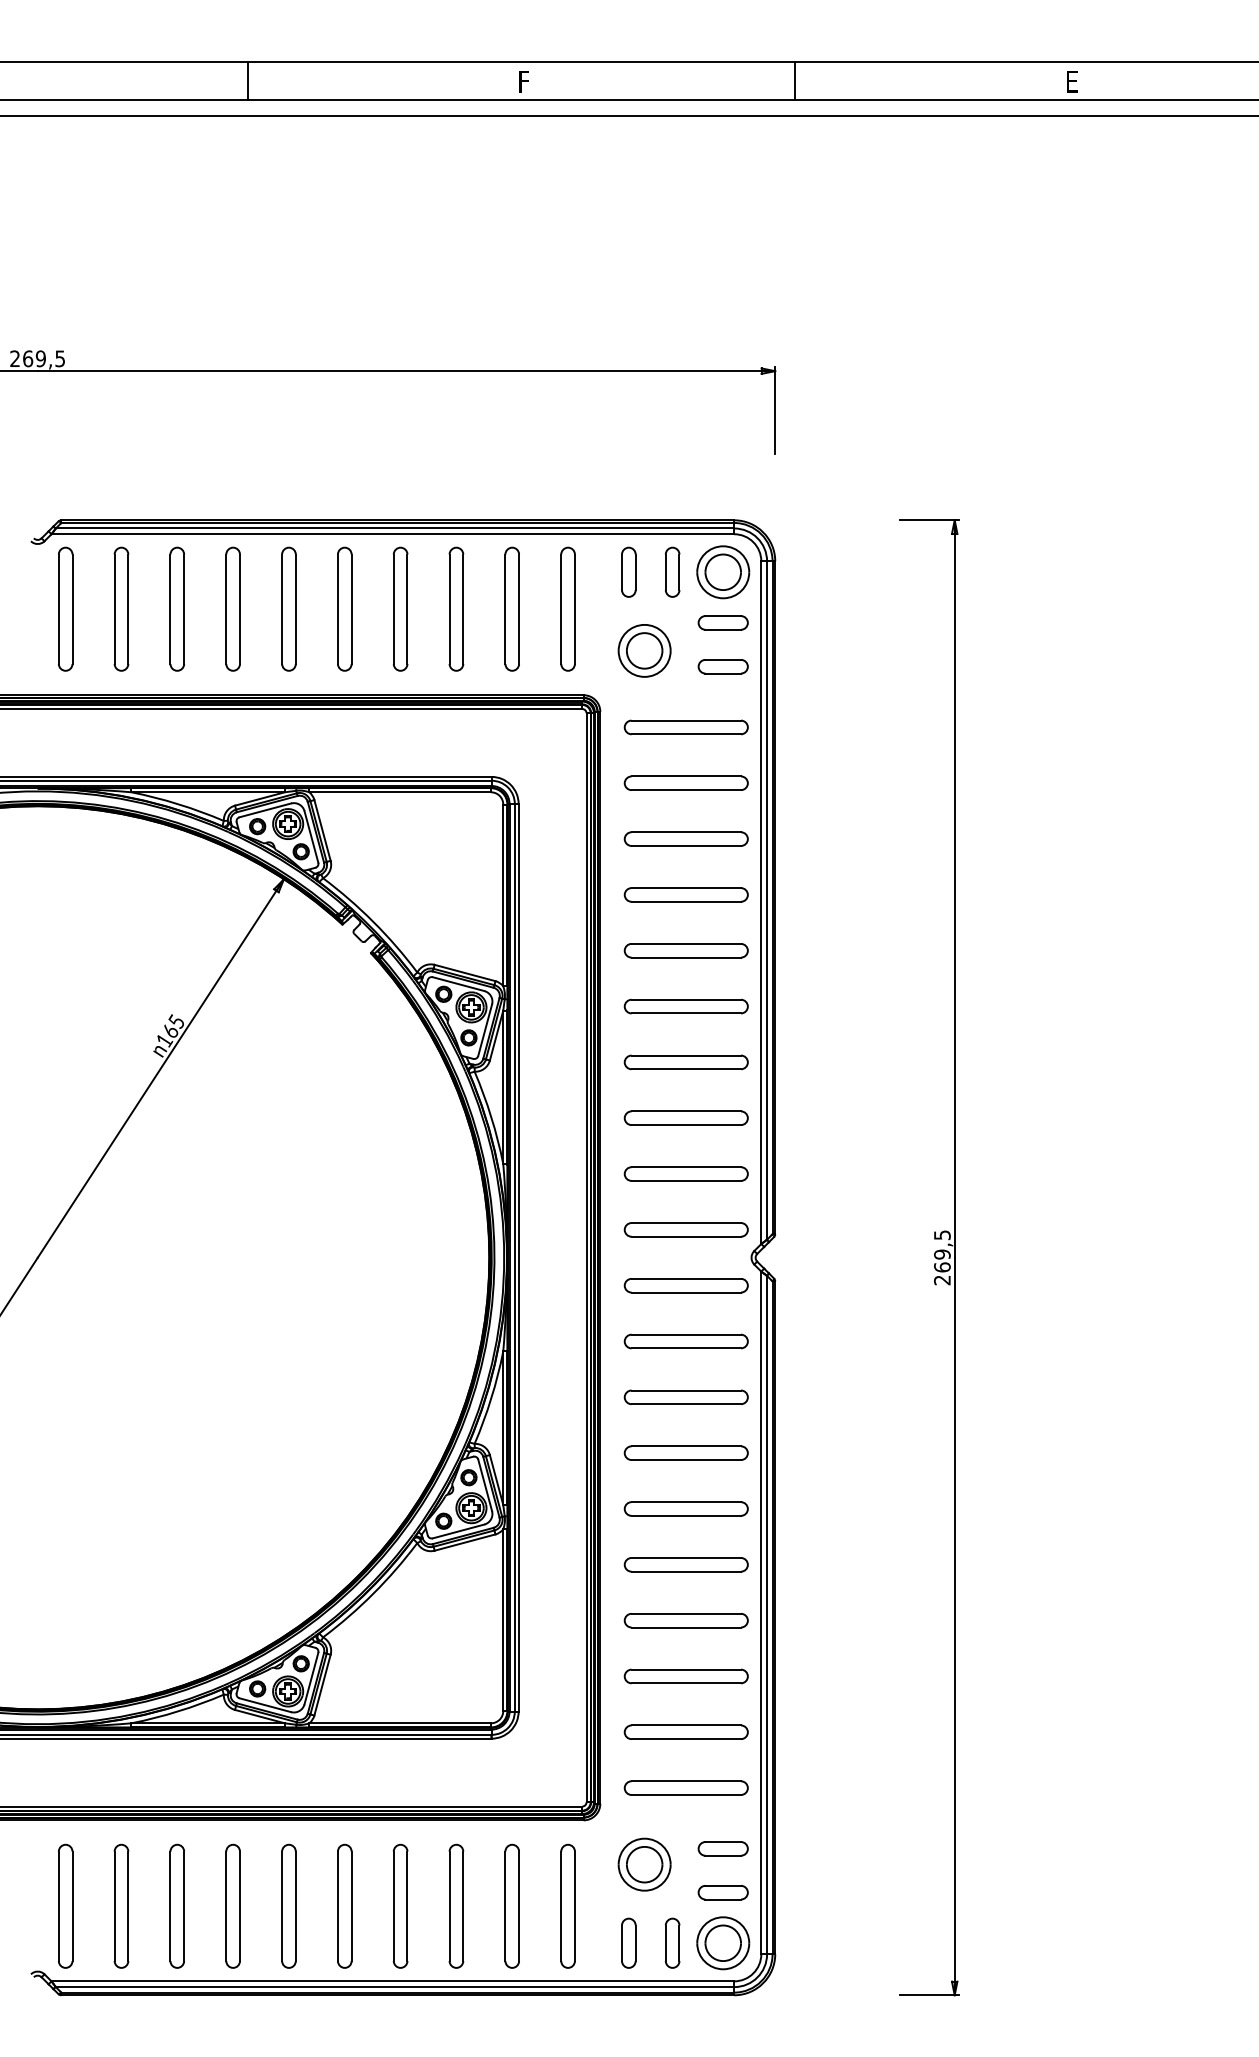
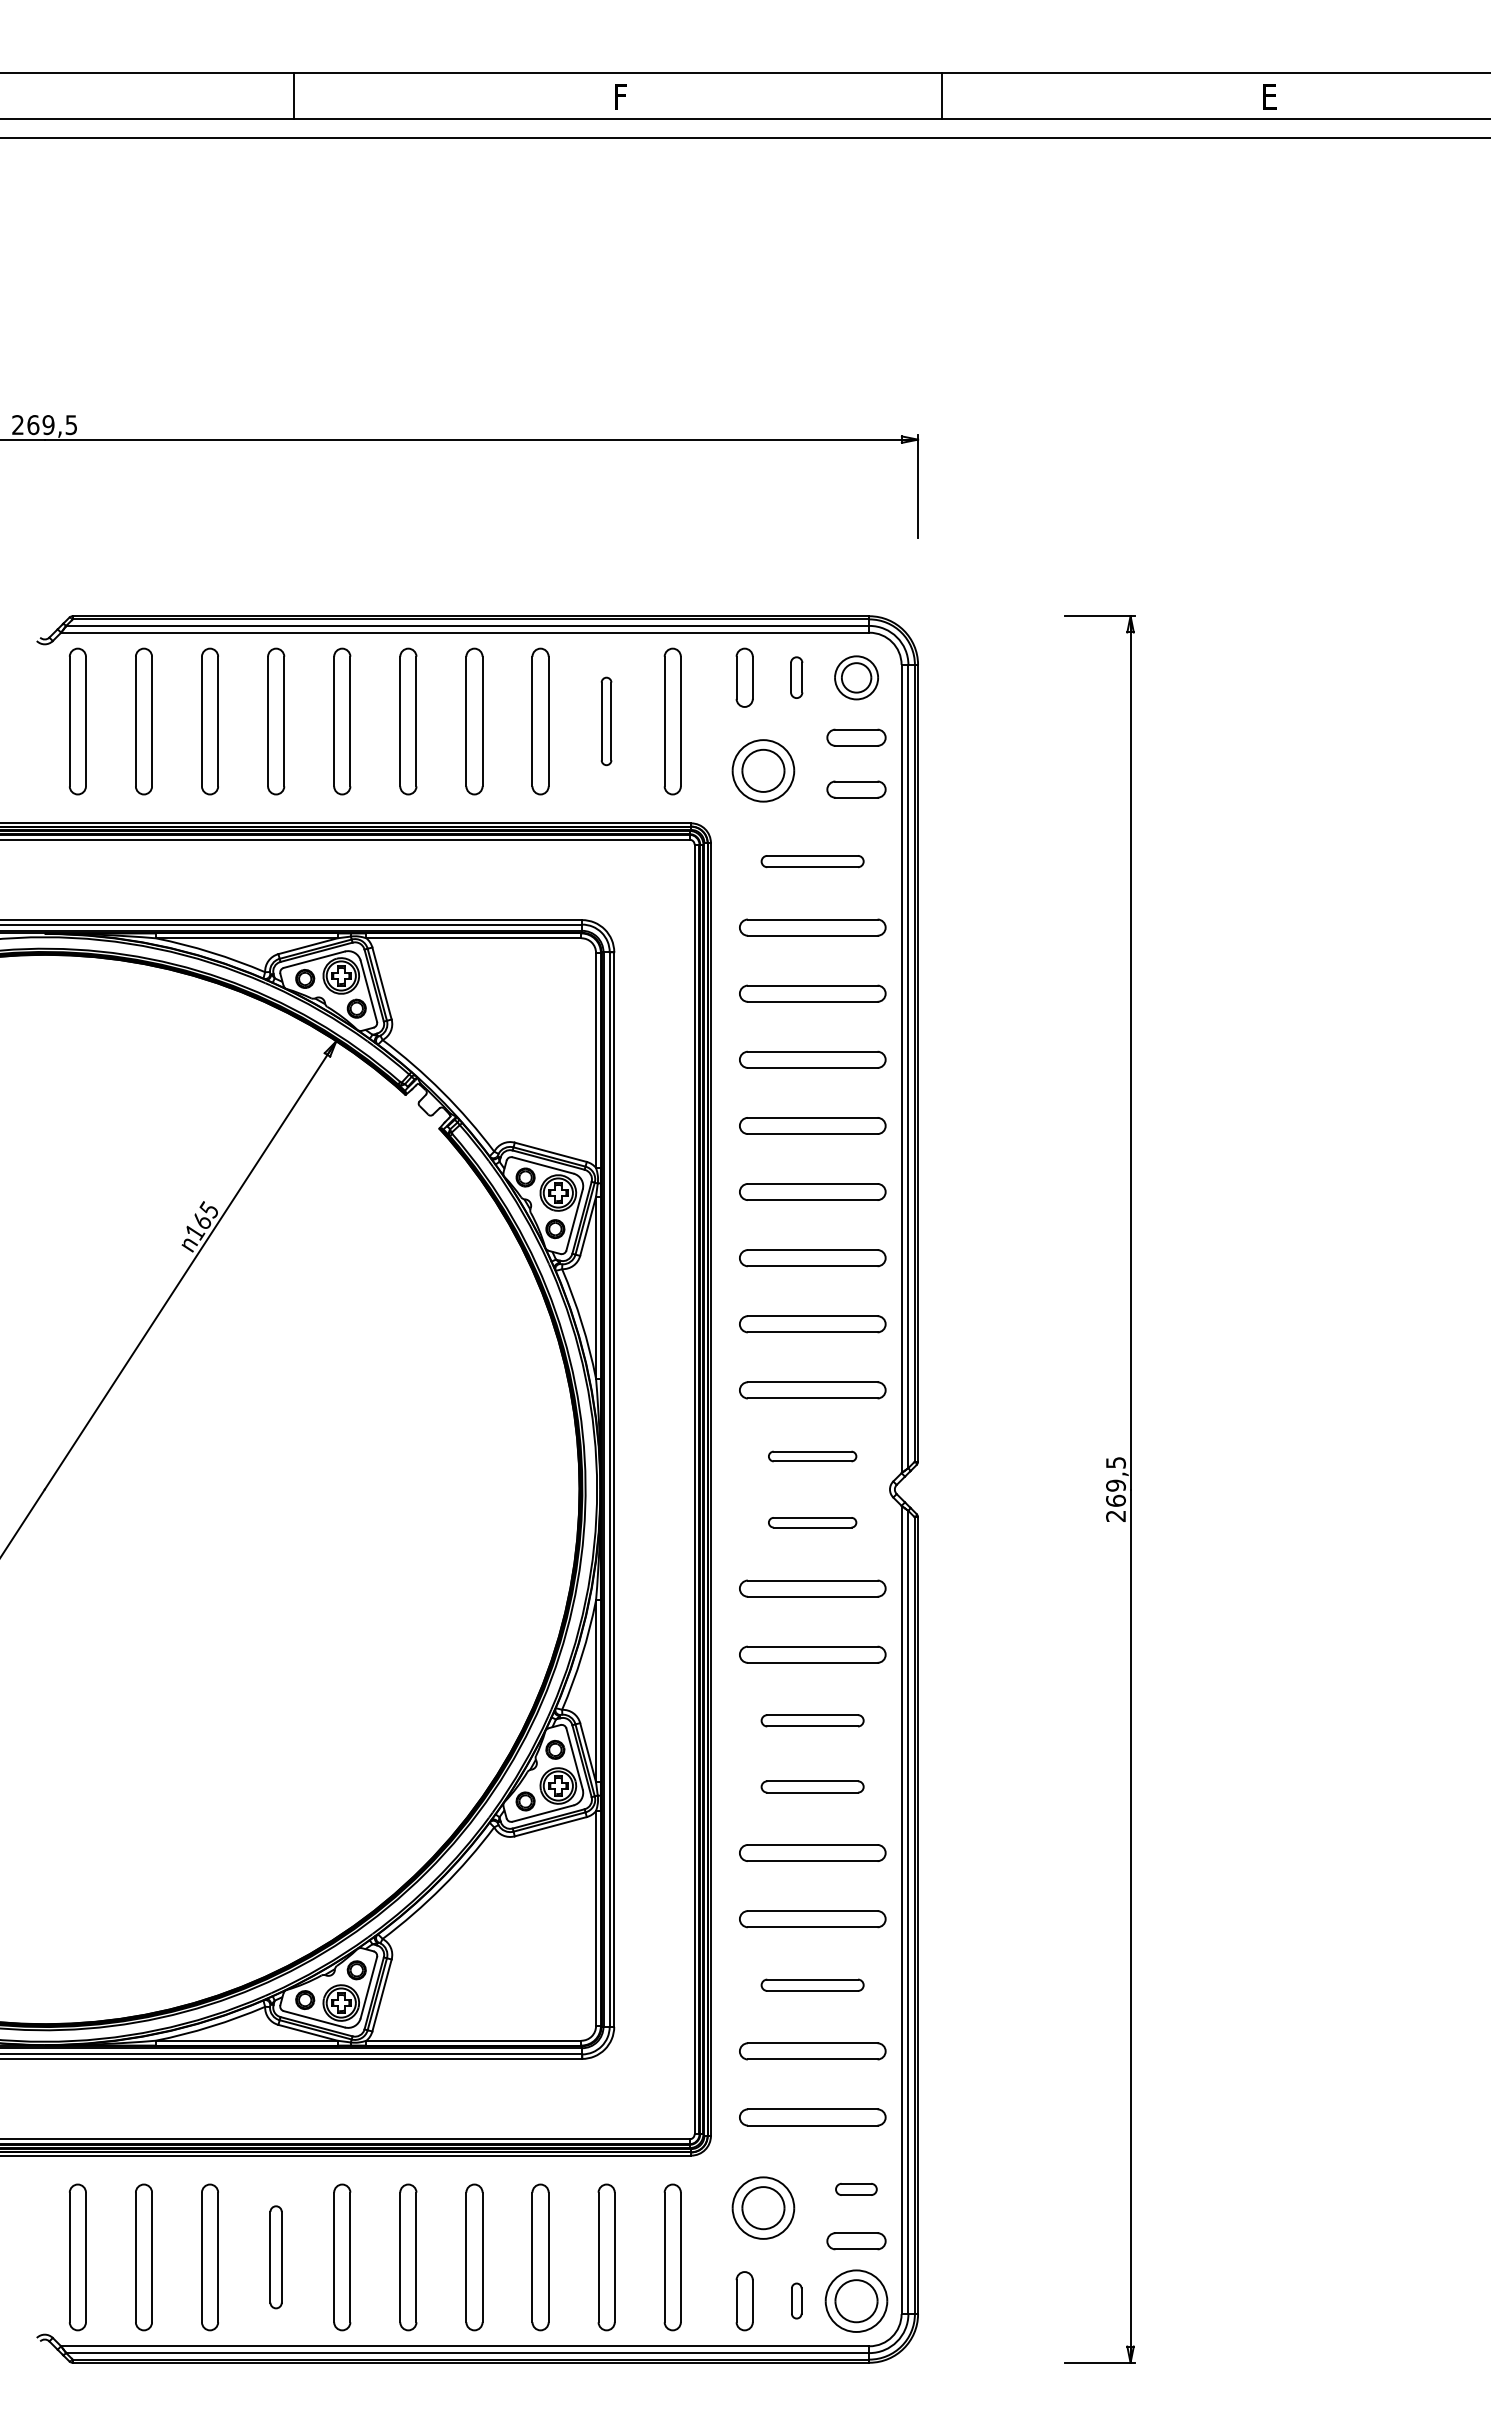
part: (672, 571) -> (796, 676), size x0.7
part: (723, 572) -> (856, 678), size x0.7
part: (511, 608) -> (605, 720), size x0.6
part: (685, 727) -> (811, 861), size x0.7
part: (685, 1229) -> (811, 1456), size x0.6
part: (685, 1285) -> (811, 1522), size x0.6
part: (685, 1452) -> (811, 1720), size x0.7
part: (685, 1508) -> (811, 1786), size x0.7
part: (685, 1676) -> (811, 1985), size x0.7
part: (722, 1848) -> (855, 2188), size x0.7
part: (232, 1905) -> (275, 2256), size x0.7
part: (672, 1942) -> (796, 2300), size x0.6

